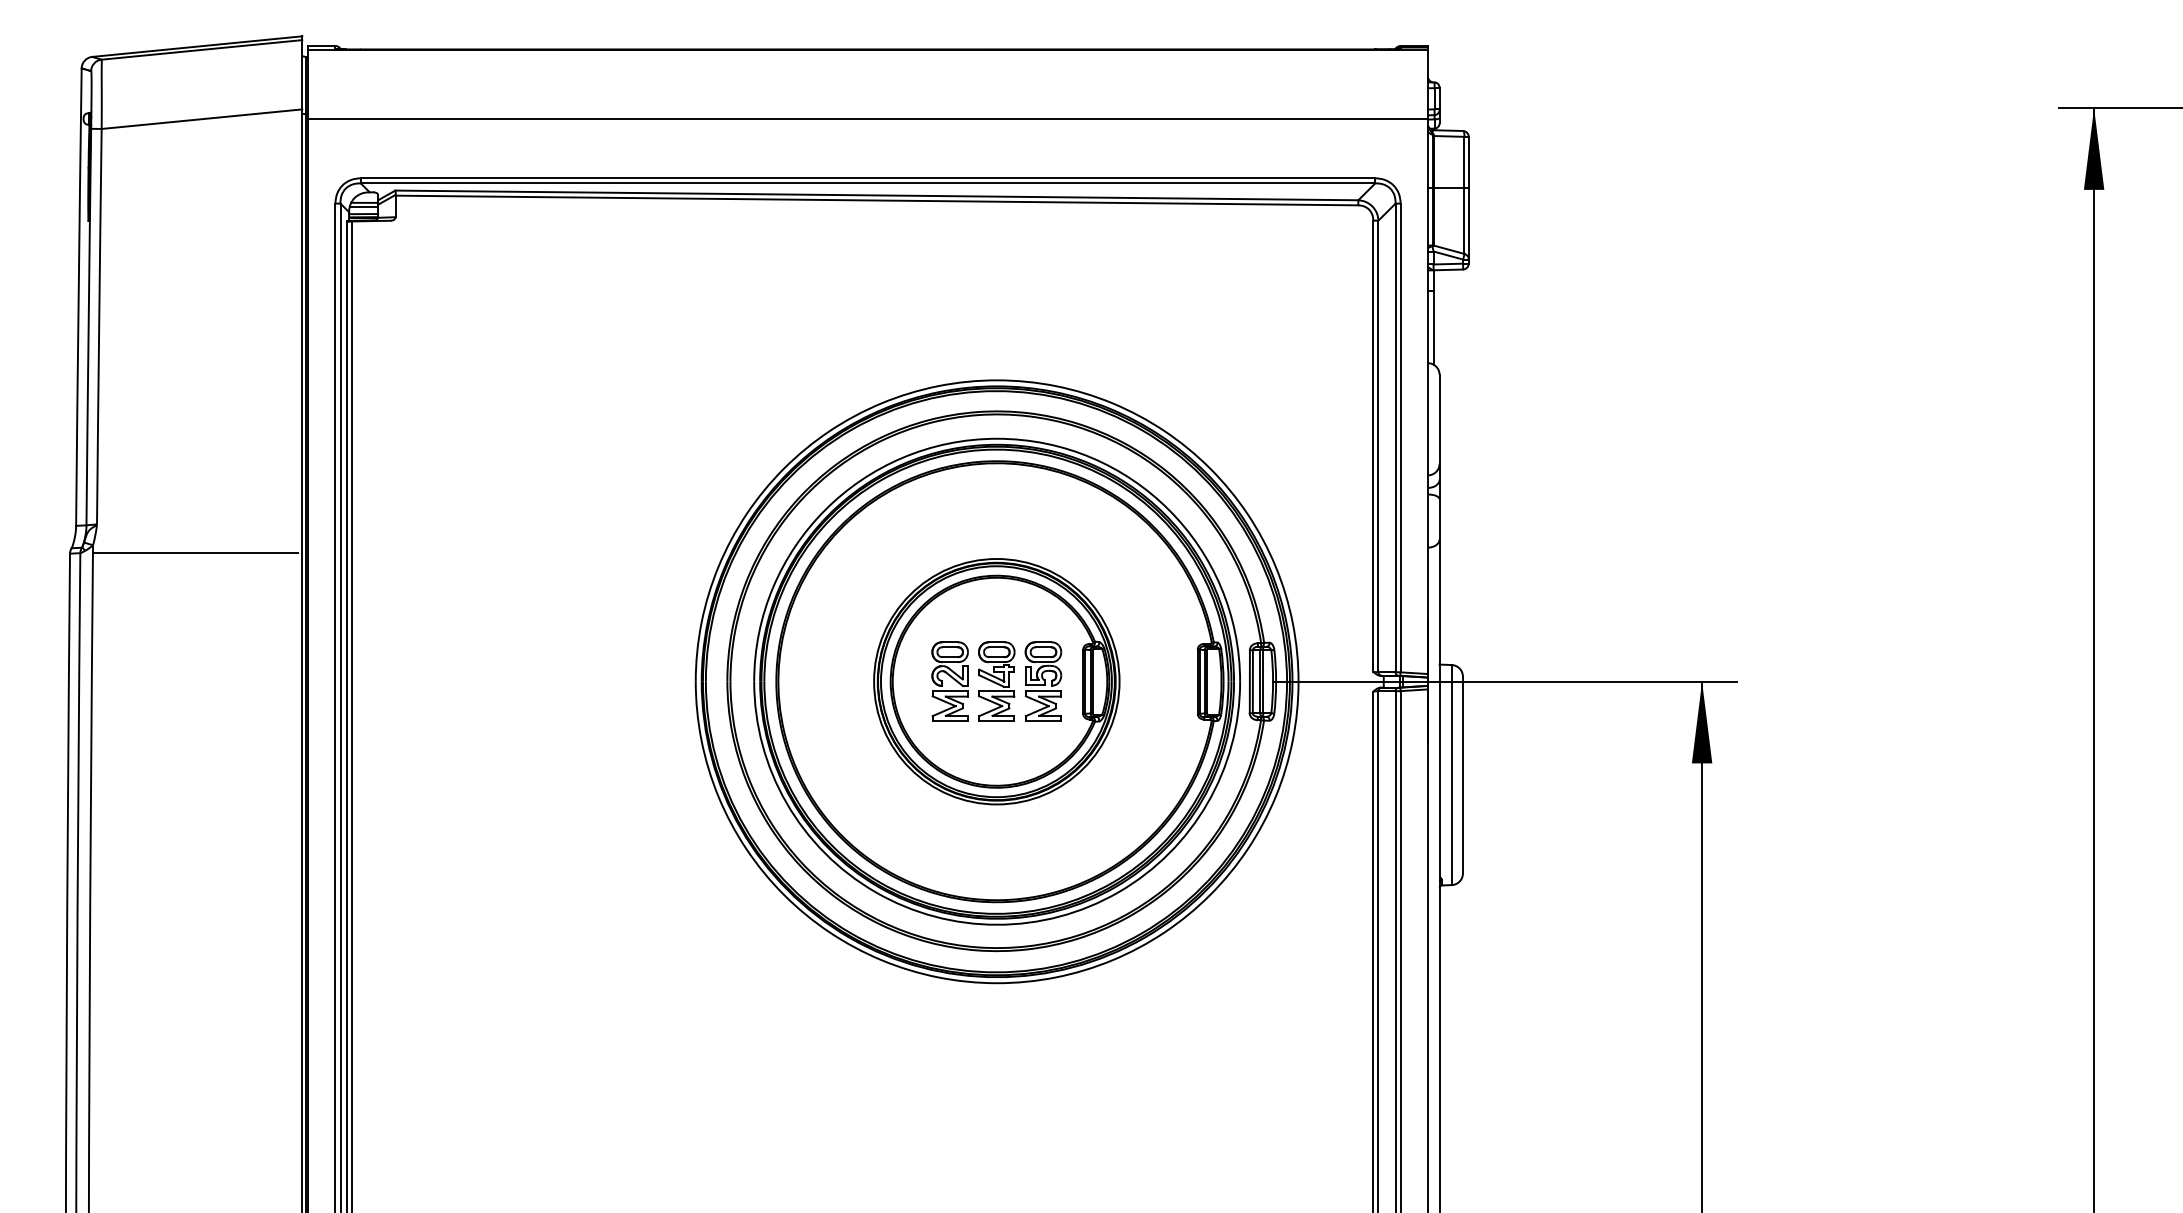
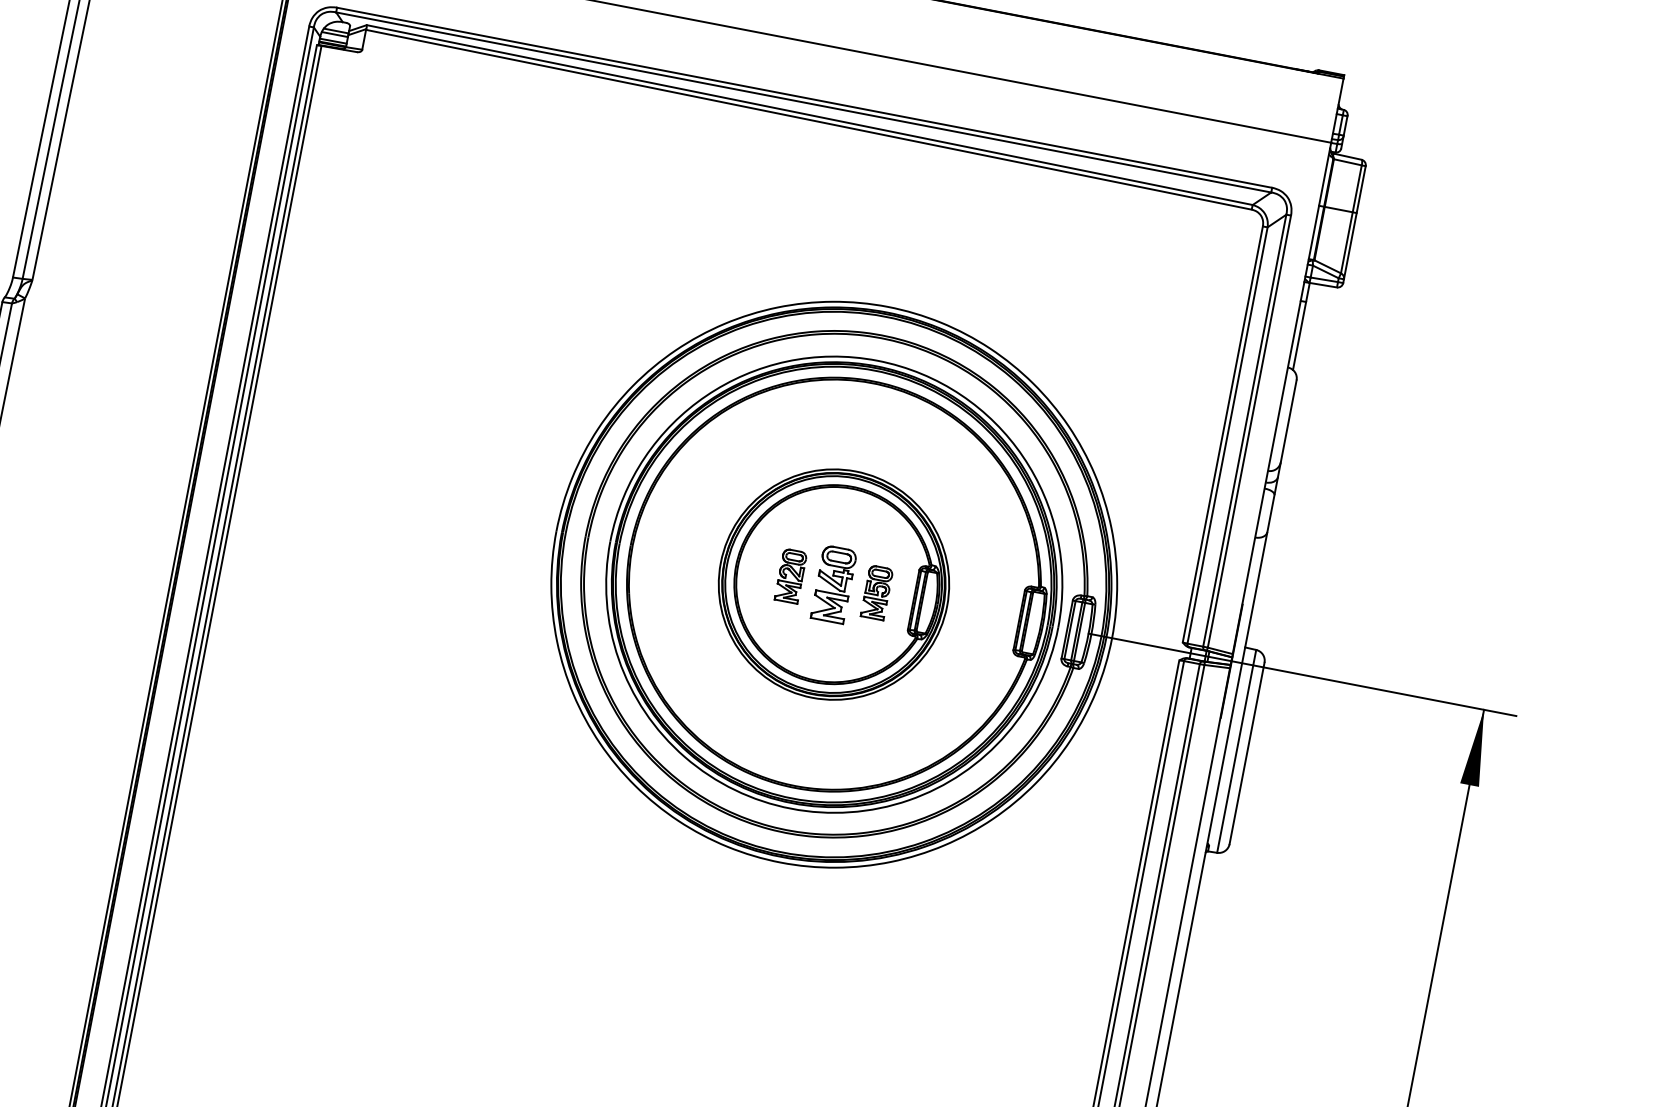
line: (195, 553) -> (118, 324), removed
part: (949, 681) -> (790, 576), size x0.7
part: (1043, 681) -> (877, 592), size x0.7

